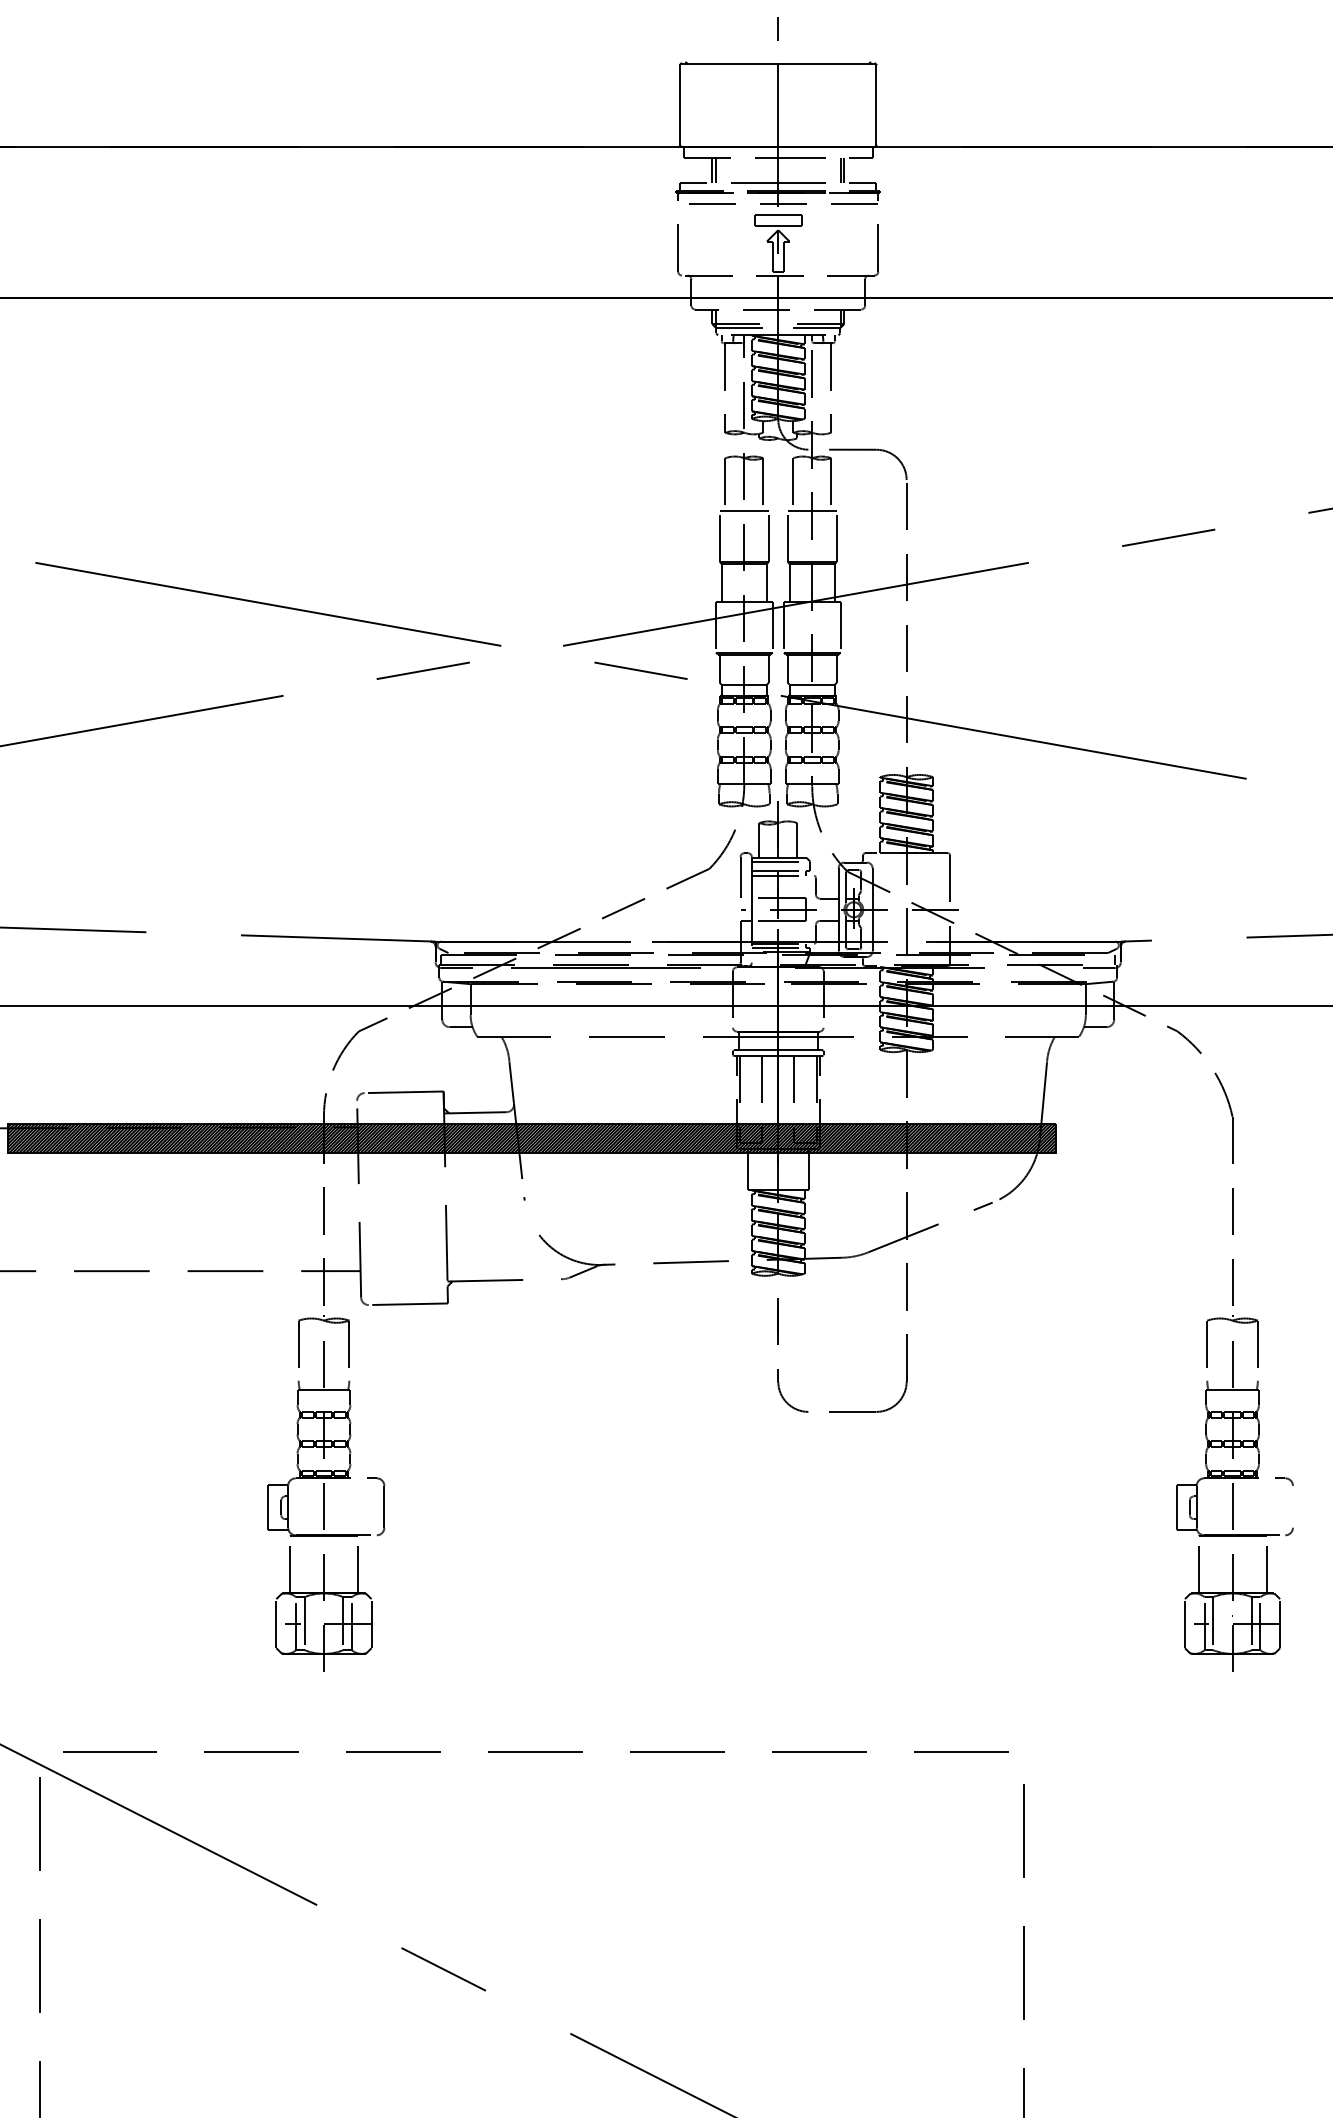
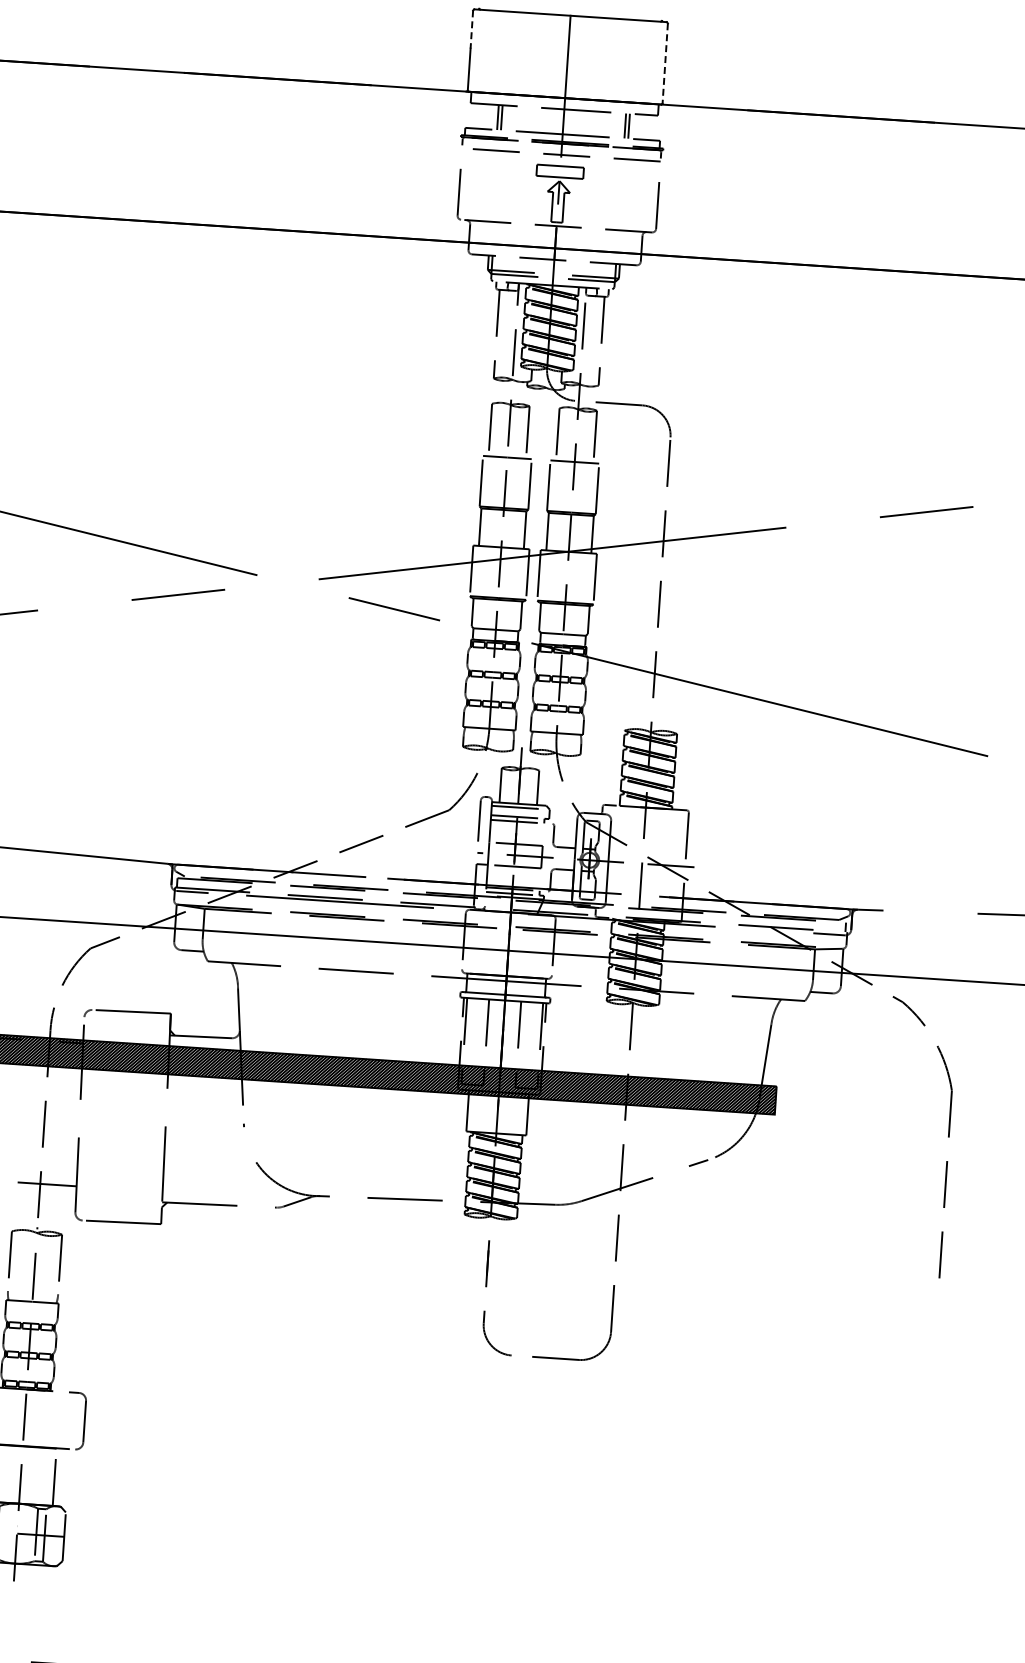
line: (680, 84) -> (472, 30), solid -> dashed
line: (876, 105) -> (665, 63), solid -> dashed
part: (1234, 1493) -> (928, 1464), removed

